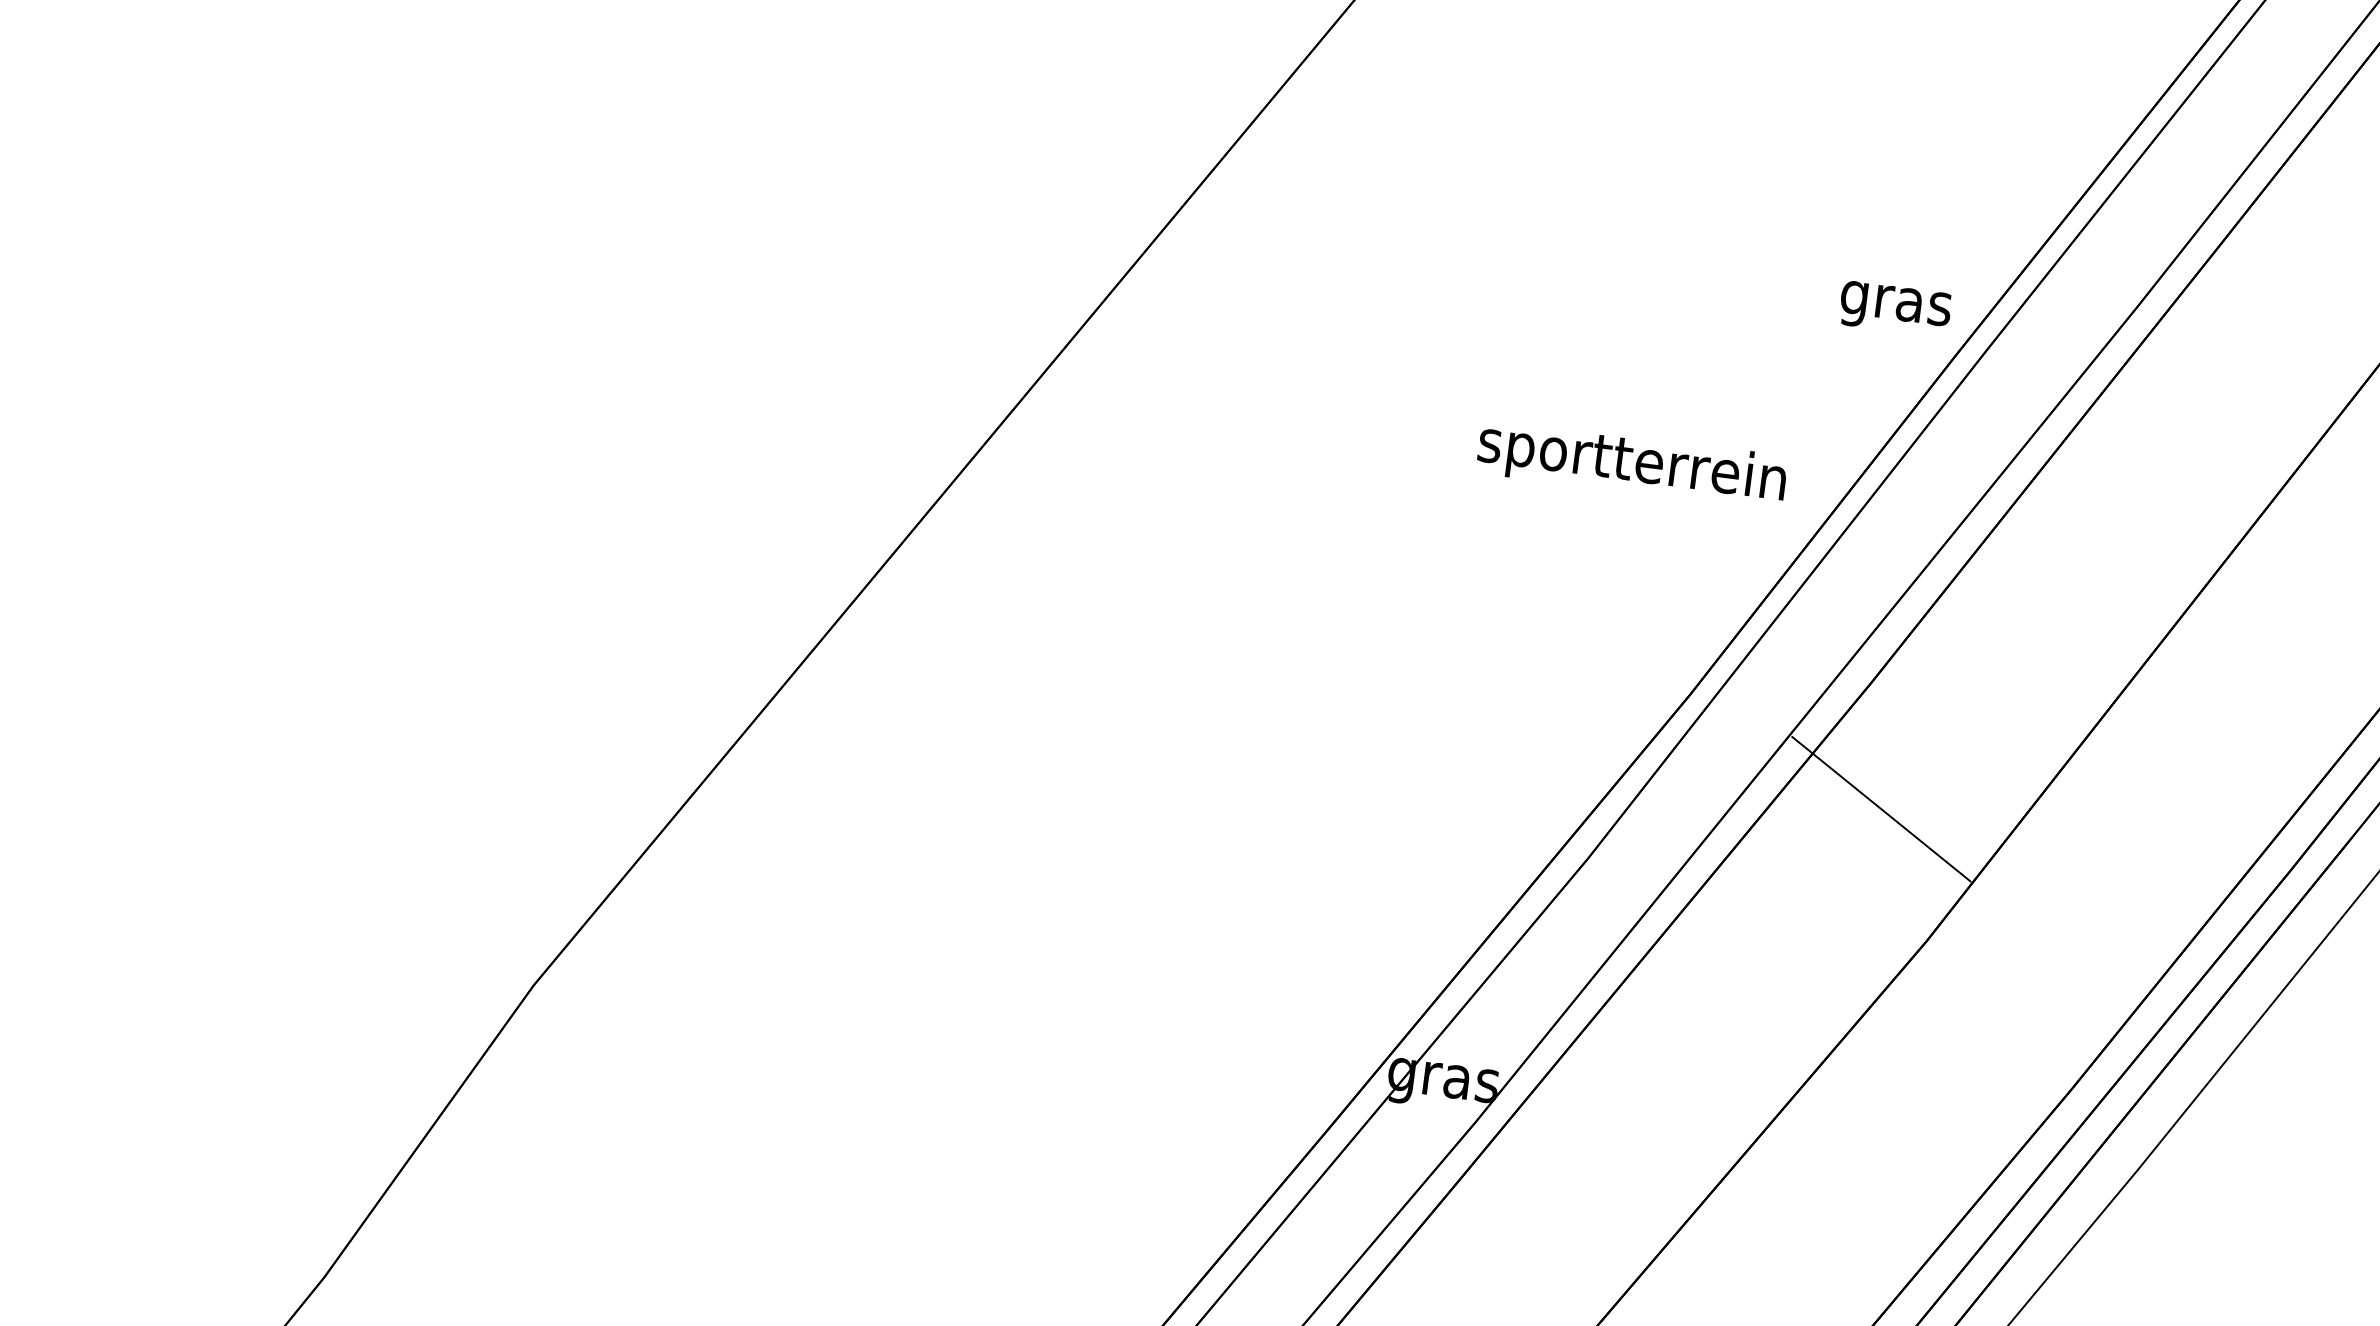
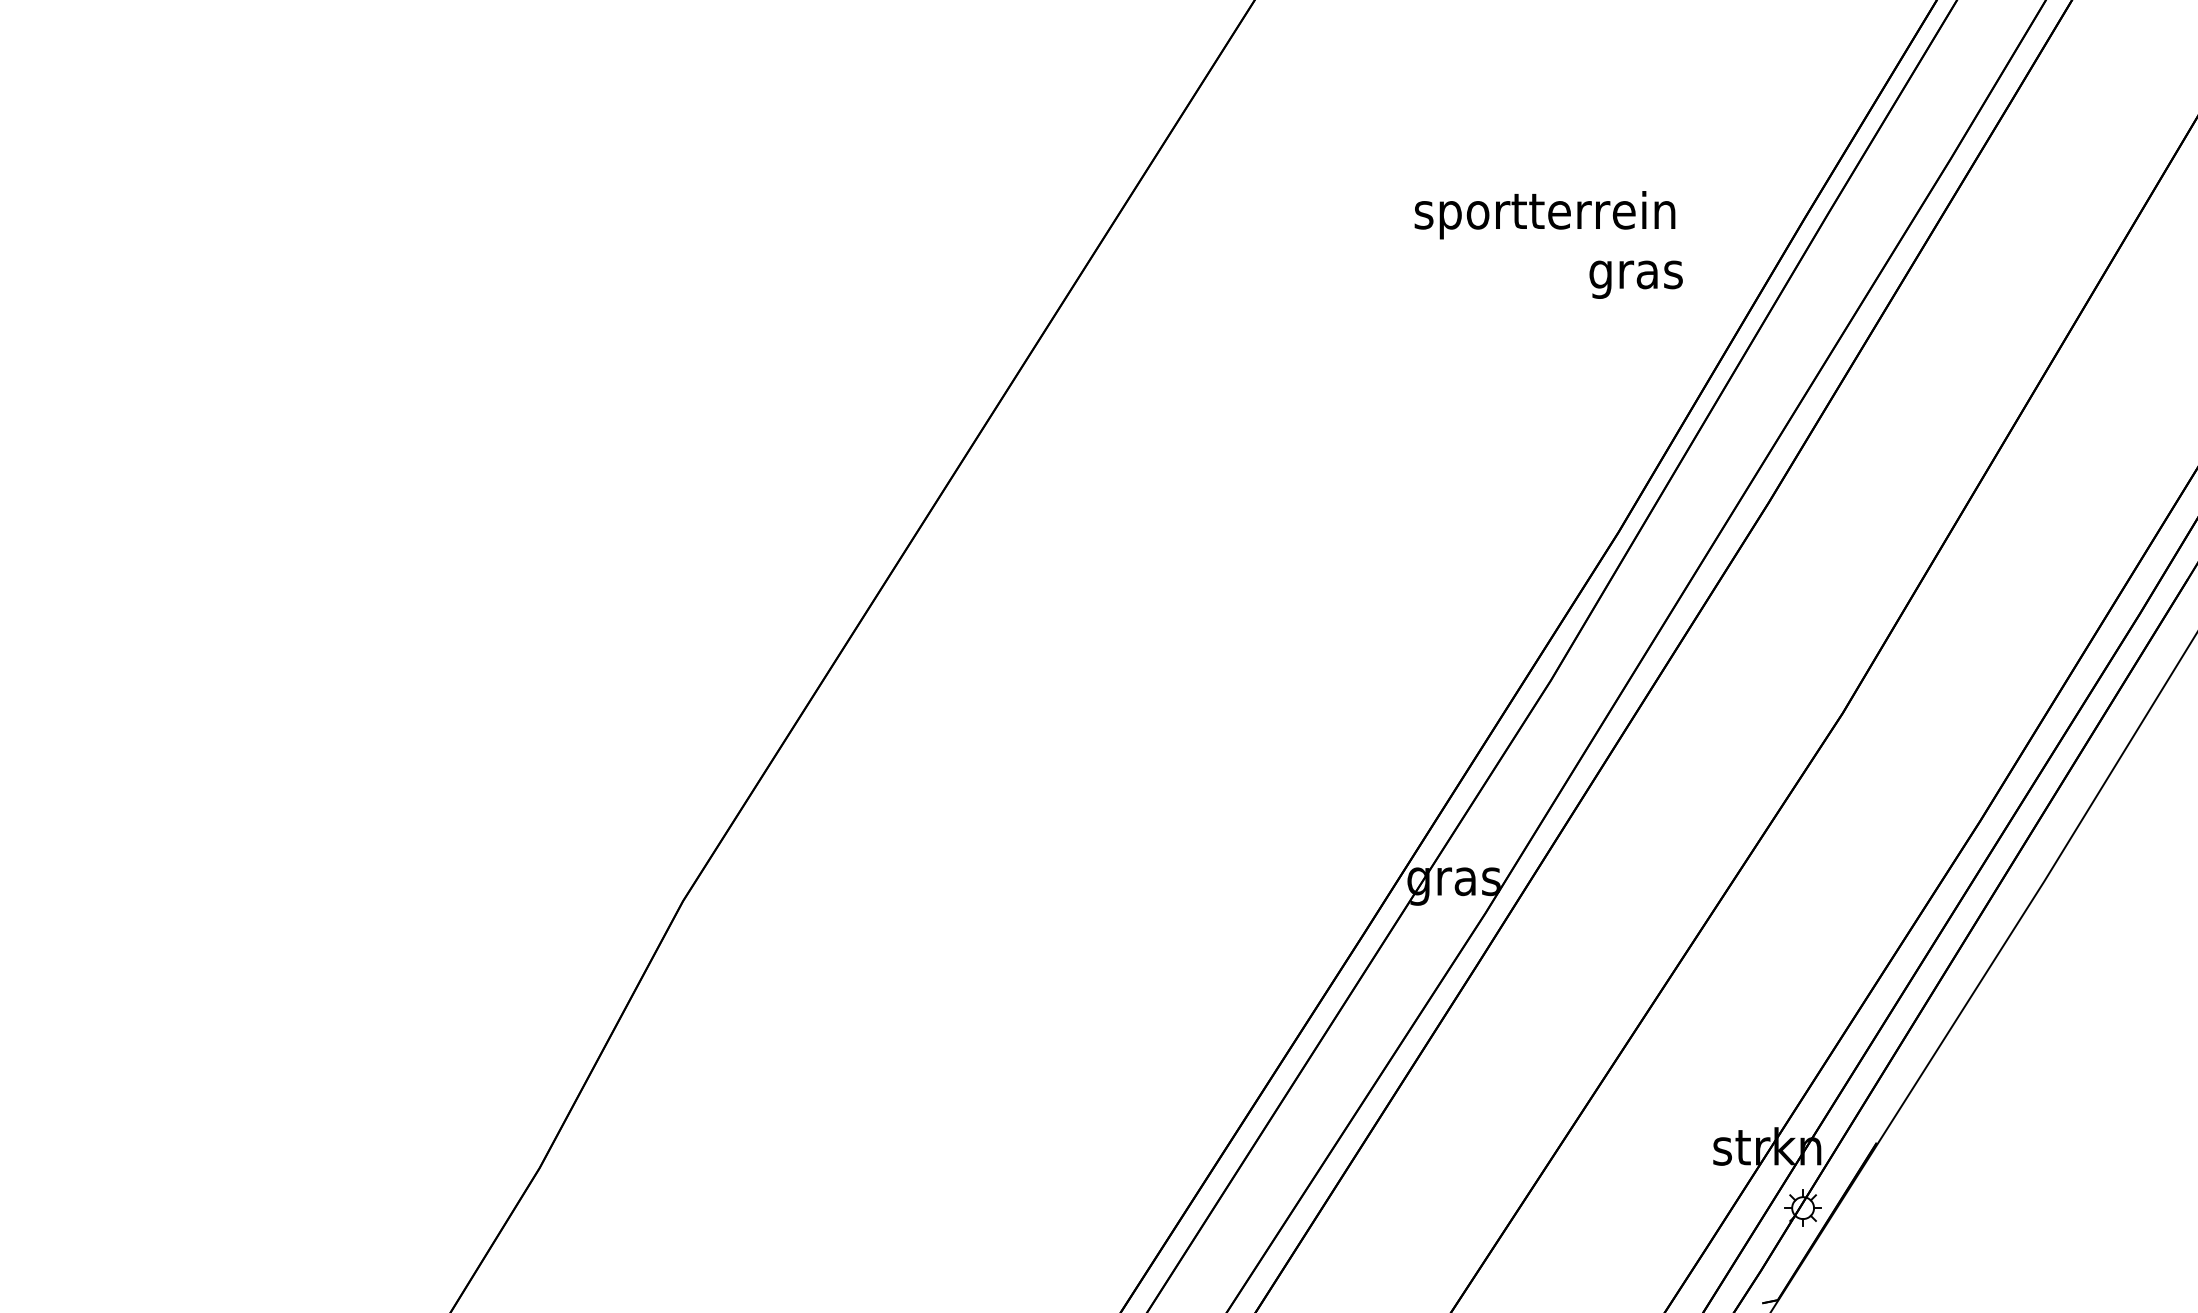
text: (1894, 308) -> (1635, 279), moved
text: (1631, 464) -> (1544, 215), moved
line: (1880, 809) -> (1790, 607), removed

